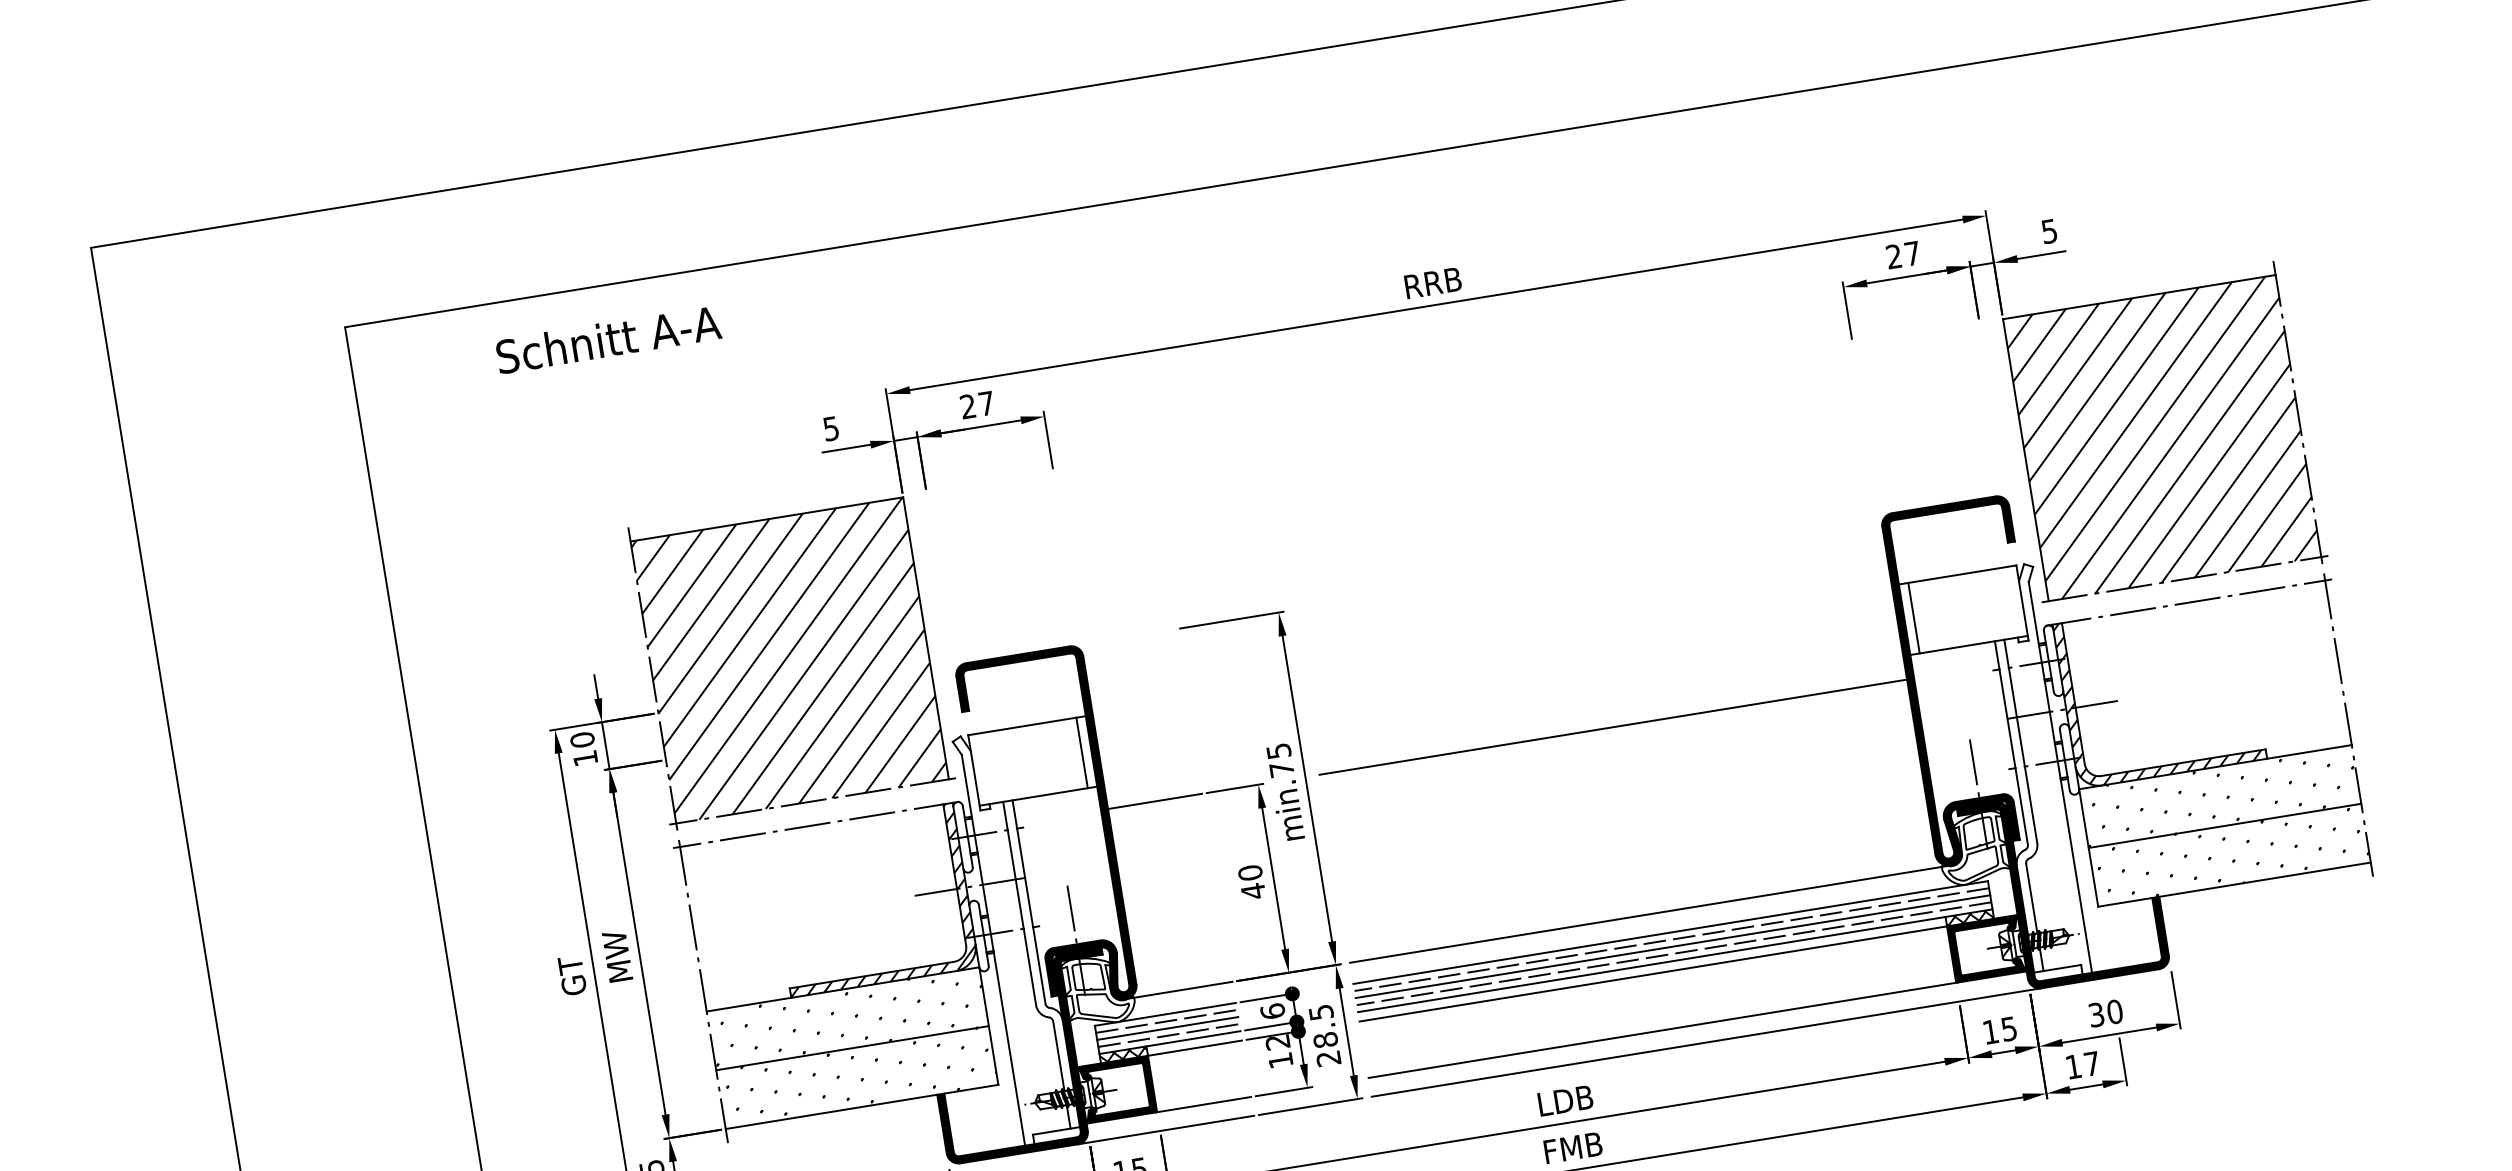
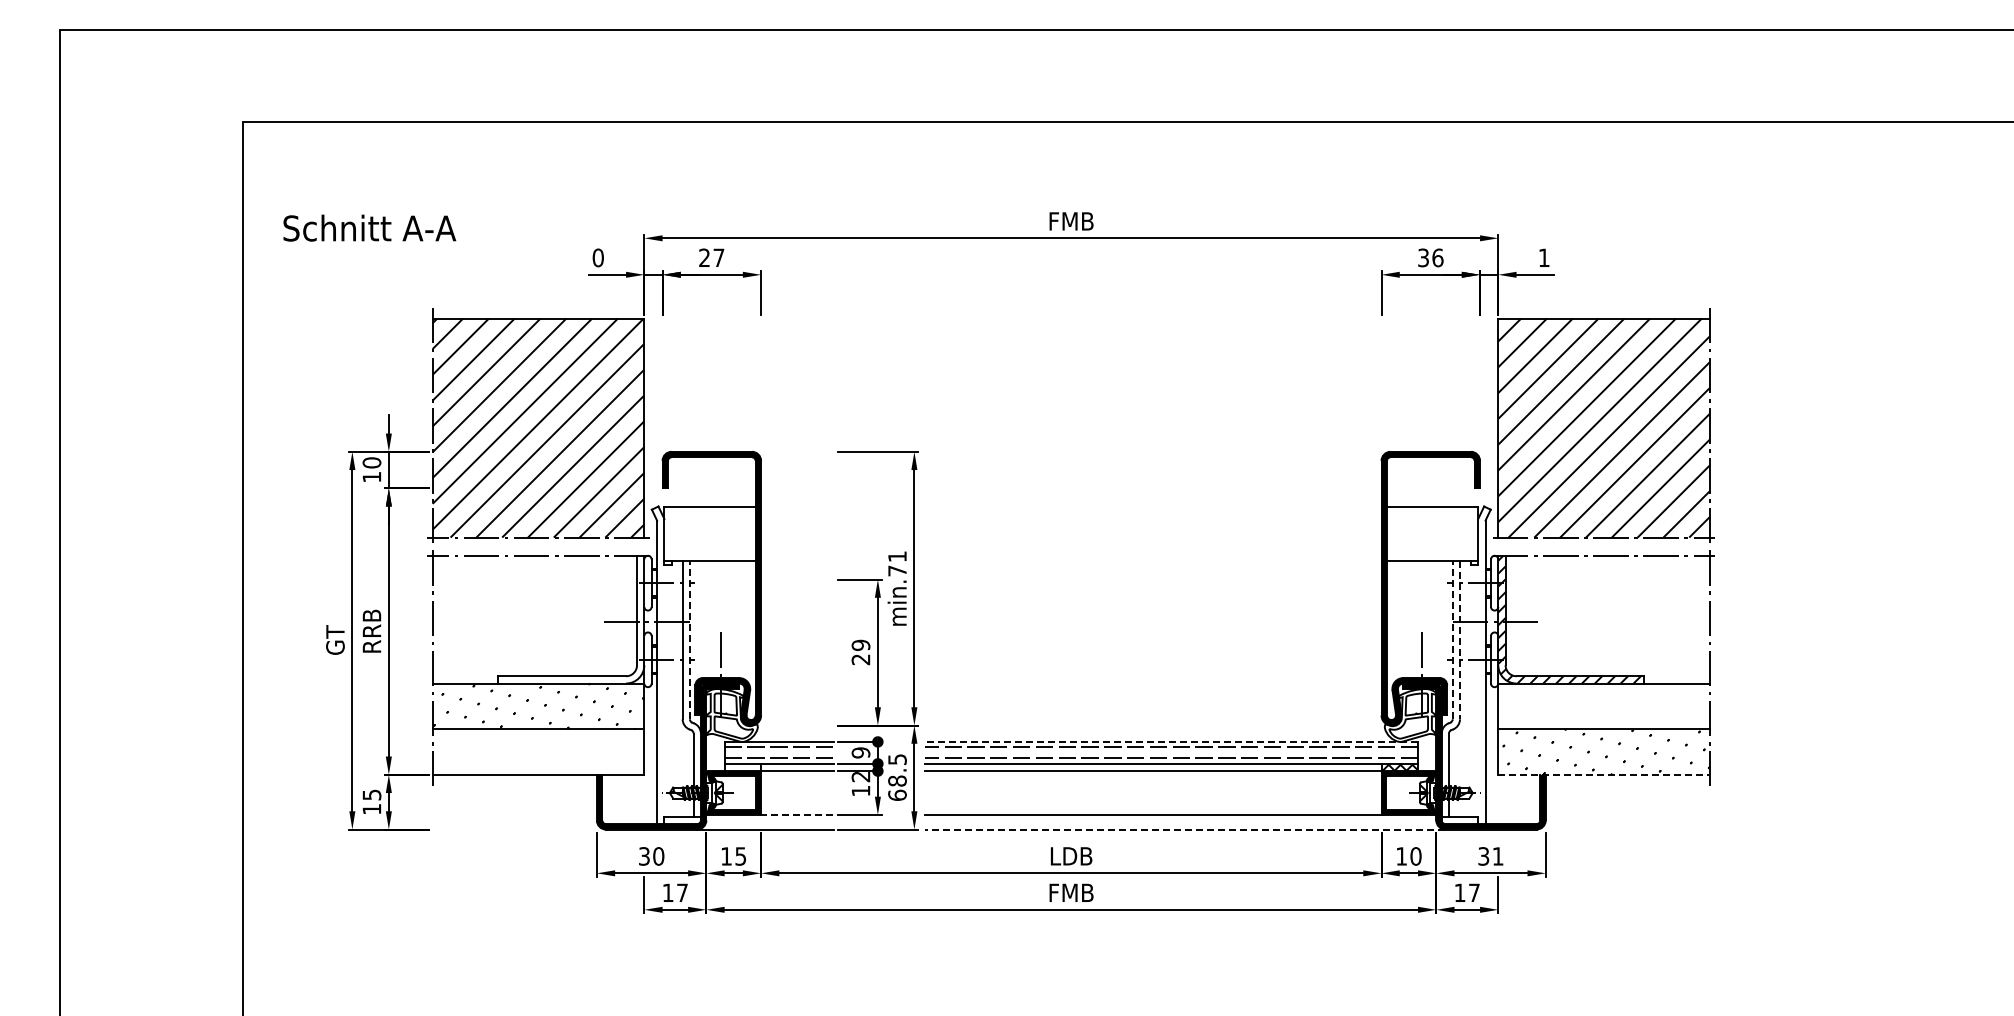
text: (2048, 231) -> (1543, 257), 5 -> 1
text: (1902, 254) -> (1430, 257), 27 -> 36
text: (1433, 283) -> (1071, 221), RRB -> FMB
text: (608, 338) -> (369, 227), moved
text: (830, 428) -> (597, 257), 5 -> 0
line: (1914, 617) -> (1394, 533), removed
line: (1613, 727) -> (1153, 579), removed
line: (2020, 741) -> (1459, 640), solid -> dashed
line: (2011, 742) -> (1452, 639), solid -> dashed
text: (1278, 750) -> (897, 556), min.75 -> min.71
line: (1082, 752) -> (748, 533), removed
hatch: (2219, 796) -> (1603, 706), removed
line: (1154, 801) -> (797, 579), removed
text: (1251, 882) -> (860, 652), 40 -> 29
line: (2234, 884) -> (1604, 774), solid -> dashed
hatch: (872, 900) -> (571, 619), removed
line: (1028, 901) -> (689, 639), solid -> dashed
line: (1650, 914) -> (1158, 725), removed
line: (1670, 932) -> (1171, 741), solid -> dashed
line: (1672, 946) -> (1171, 752), removed
text: (616, 955) -> (371, 630), MW -> RRB
line: (1178, 990) -> (792, 725), removed
text: (1272, 1011) -> (860, 752), 6 -> 9
text: (2114, 1012) -> (1497, 856), 30 -> 31
line: (1167, 1027) -> (779, 752), removed
text: (2008, 1029) -> (1415, 856), 15 -> 10
line: (1705, 1042) -> (1184, 829), solid -> dashed
hatch: (1123, 1055) -> (742, 767), removed
text: (1328, 1057) -> (897, 794), 28.5 -> 68.5
hatch: (861, 1076) -> (541, 751), removed
line: (1203, 1104) -> (797, 814), solid -> dashed

